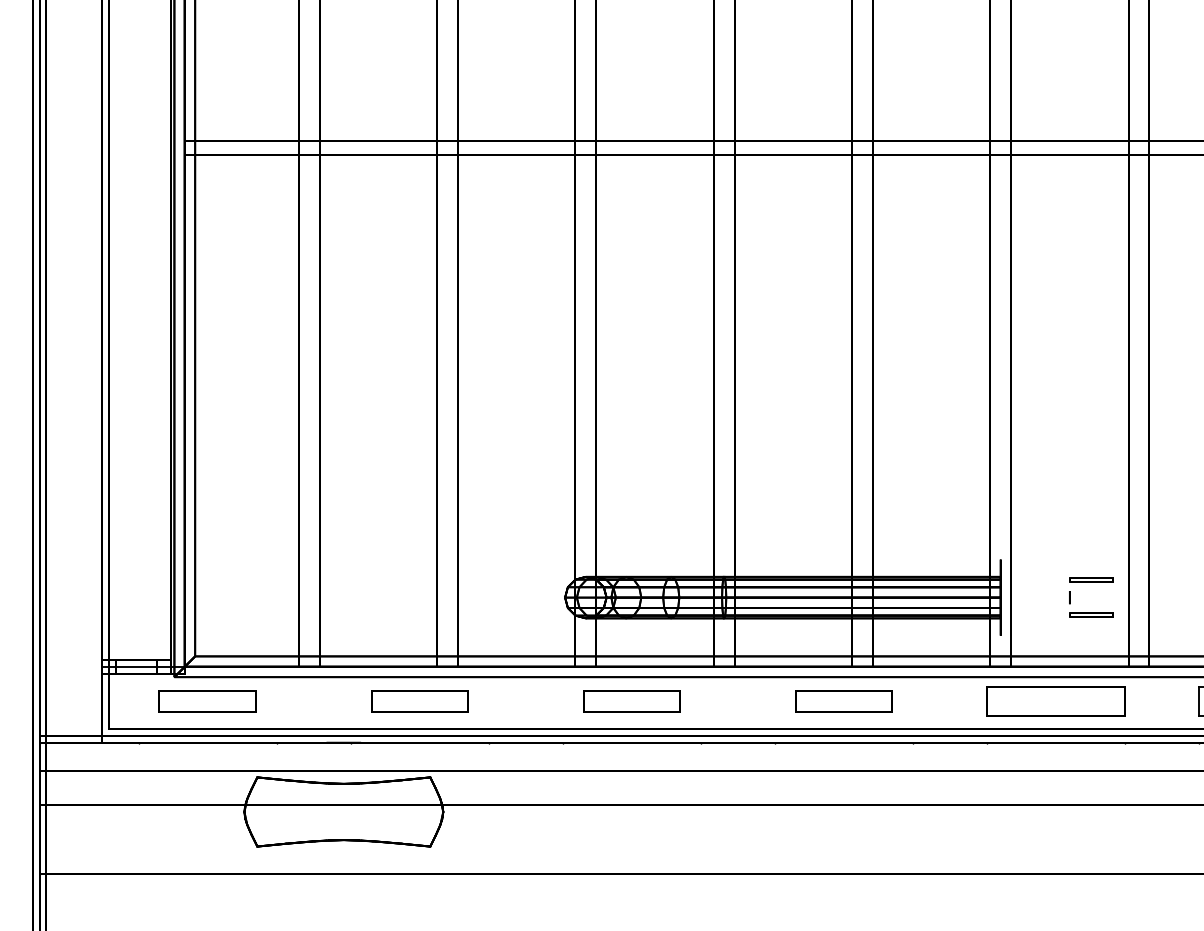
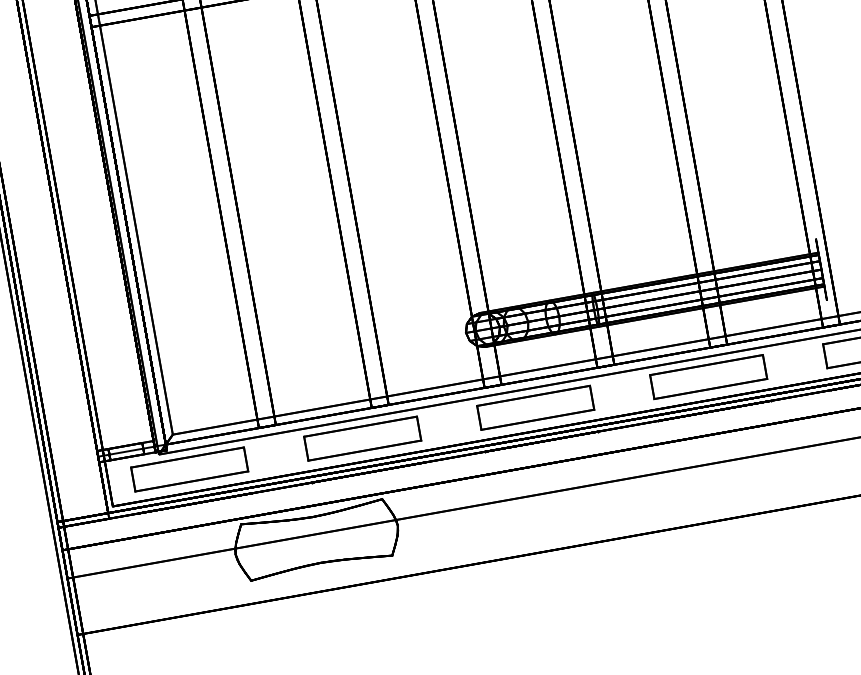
part: (207, 701) -> (189, 469), size x1.43
part: (419, 701) -> (362, 438), size x1.43
part: (631, 701) -> (535, 408), size x1.43
part: (843, 701) -> (708, 377), size x1.43

